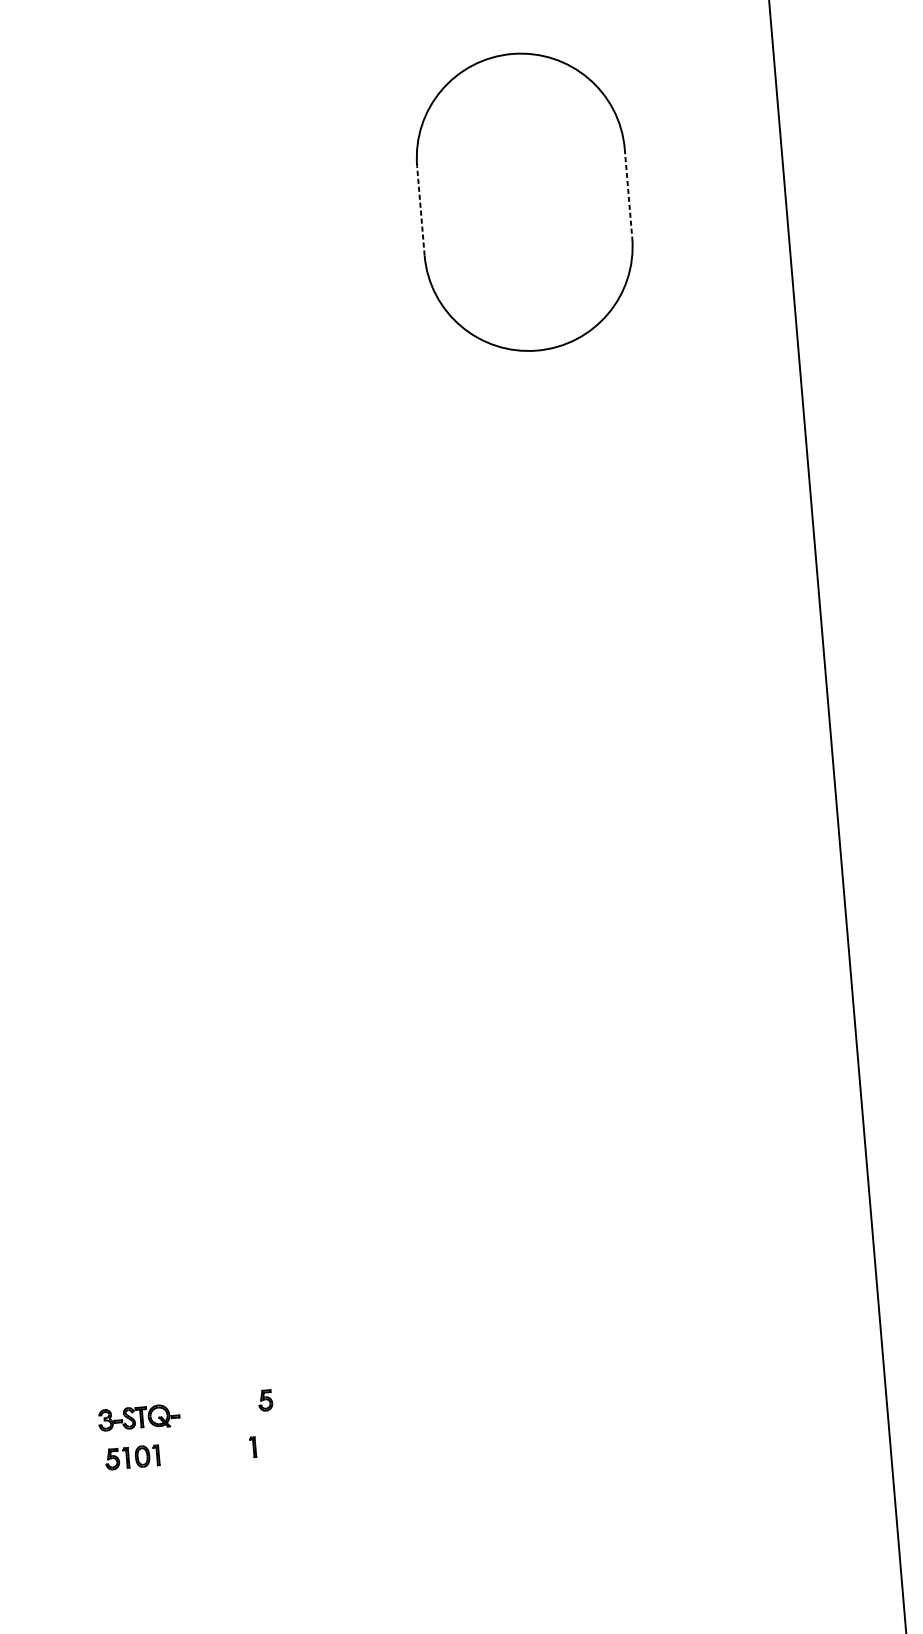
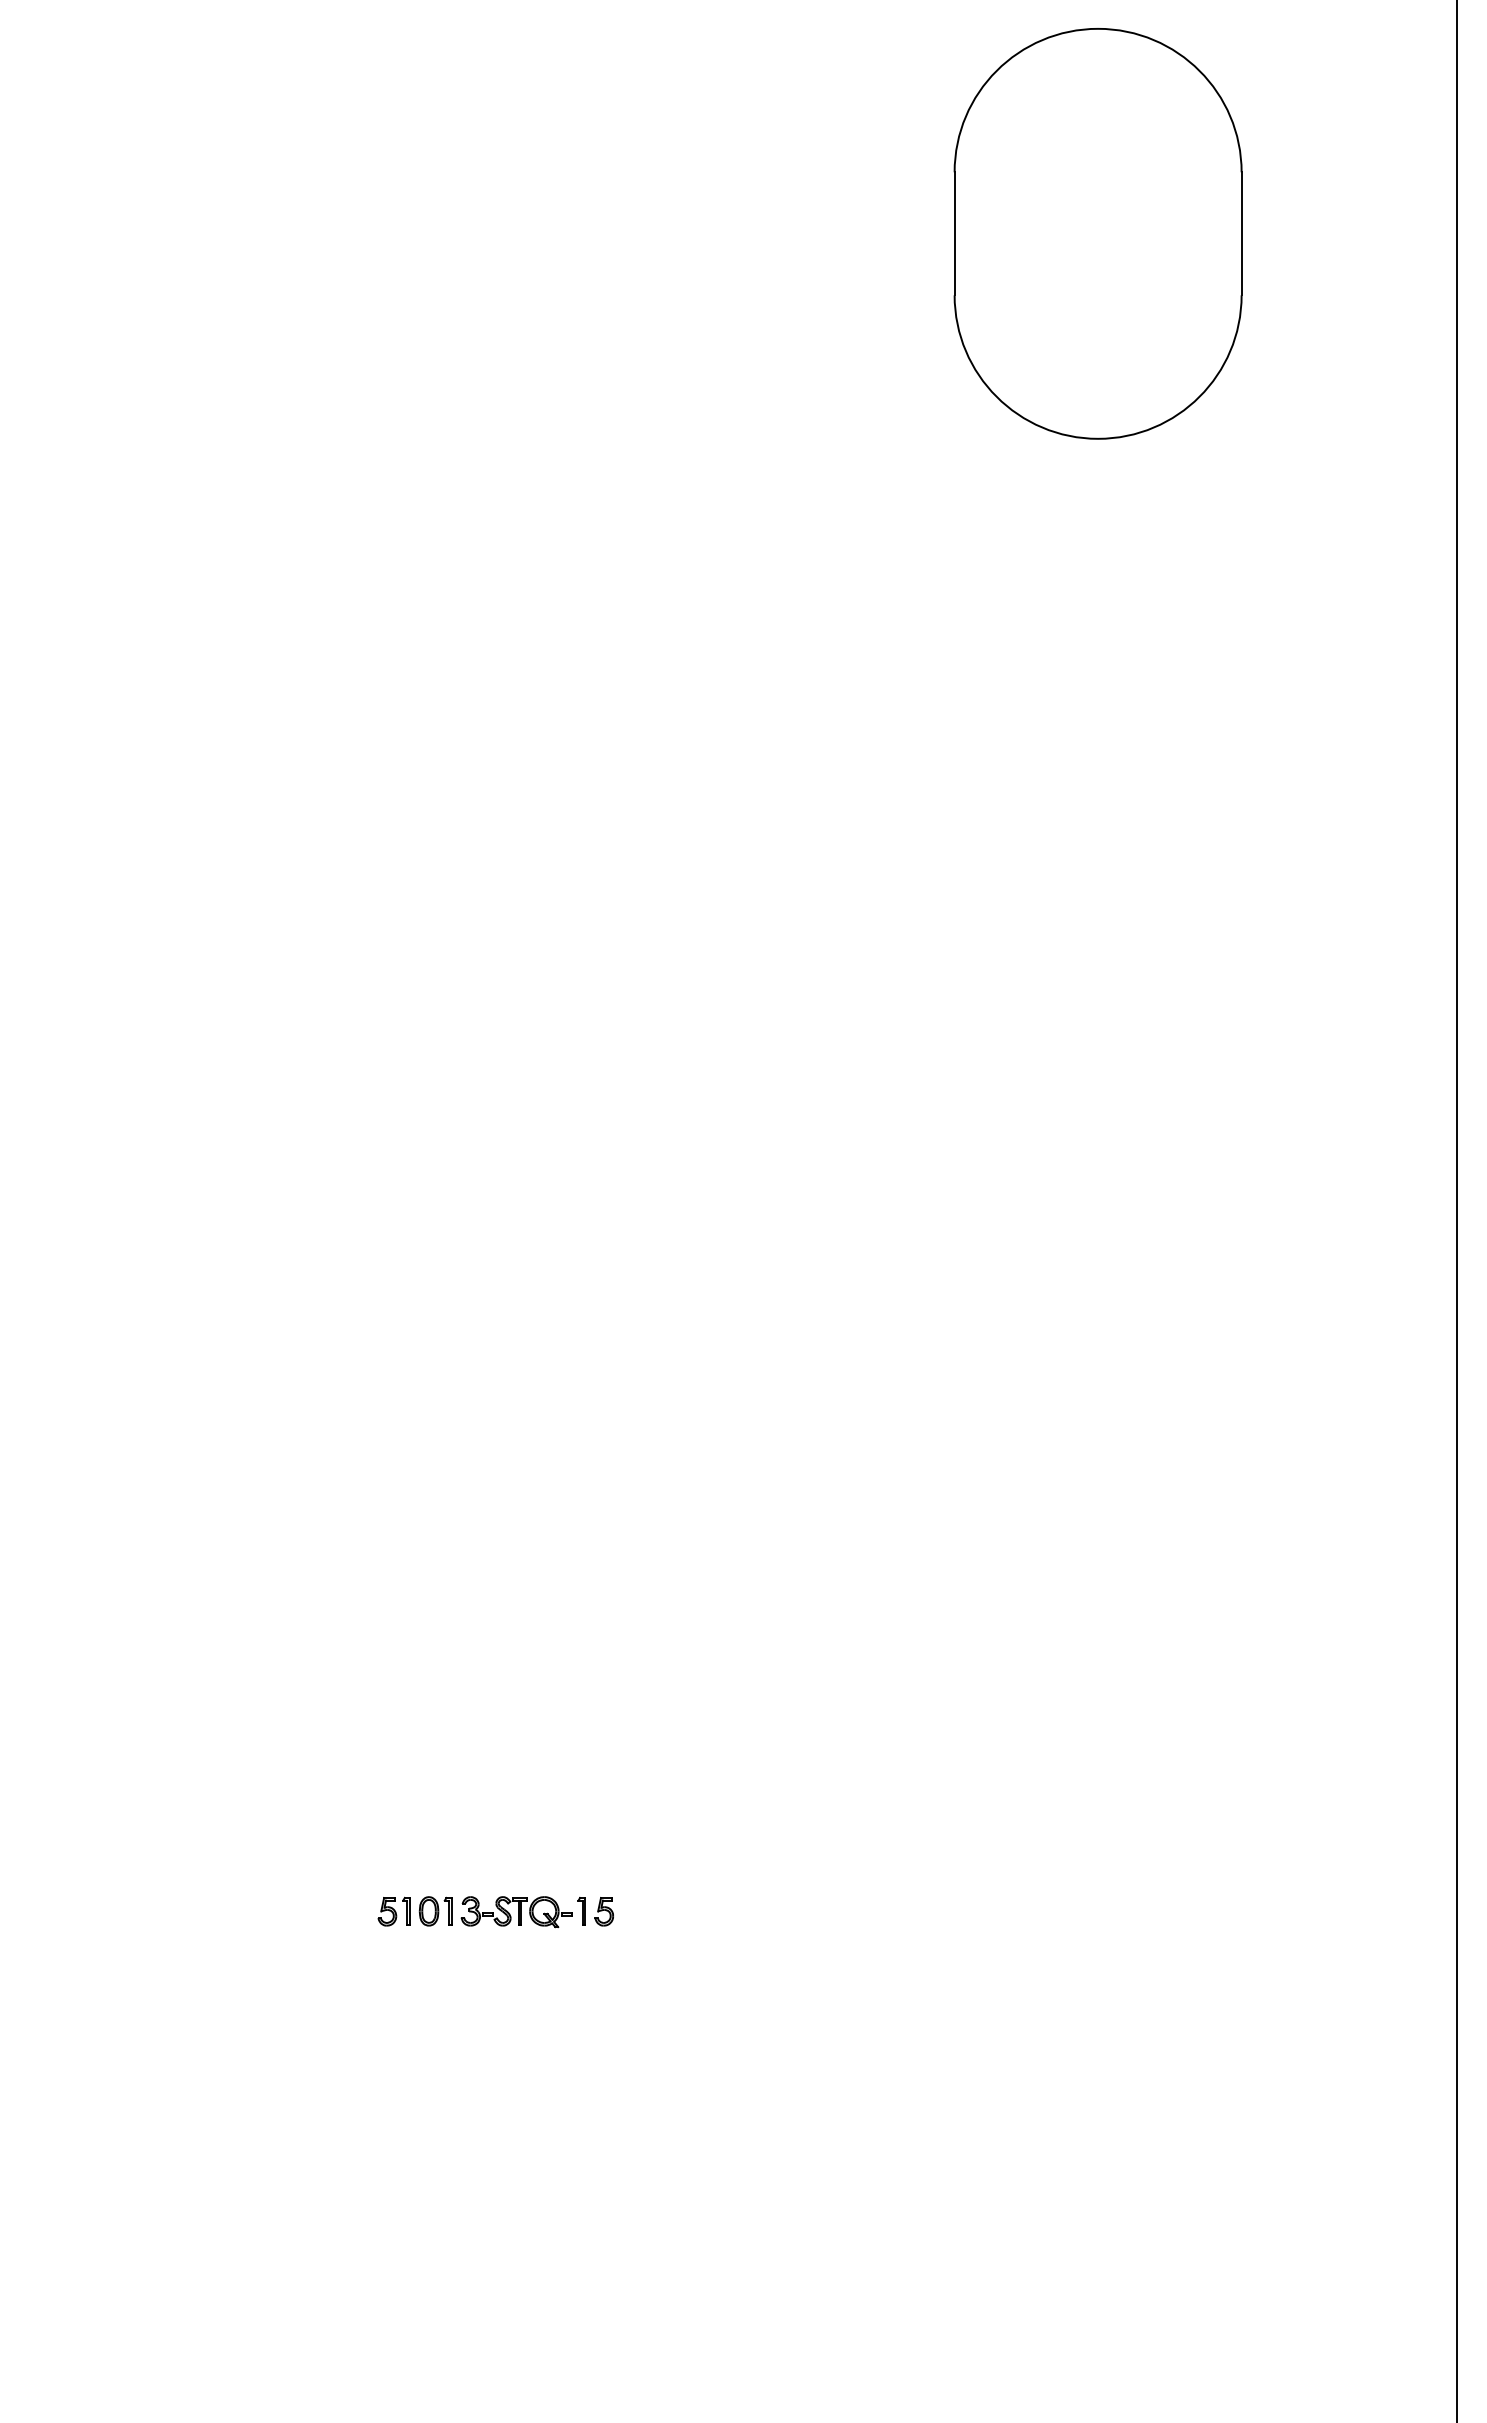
line: (628, 194) -> (1241, 234), dashed -> solid
line: (420, 210) -> (954, 233), dashed -> solid
part: (264, 1400) -> (603, 1911), moved
part: (138, 1418) -> (516, 1912), moved

